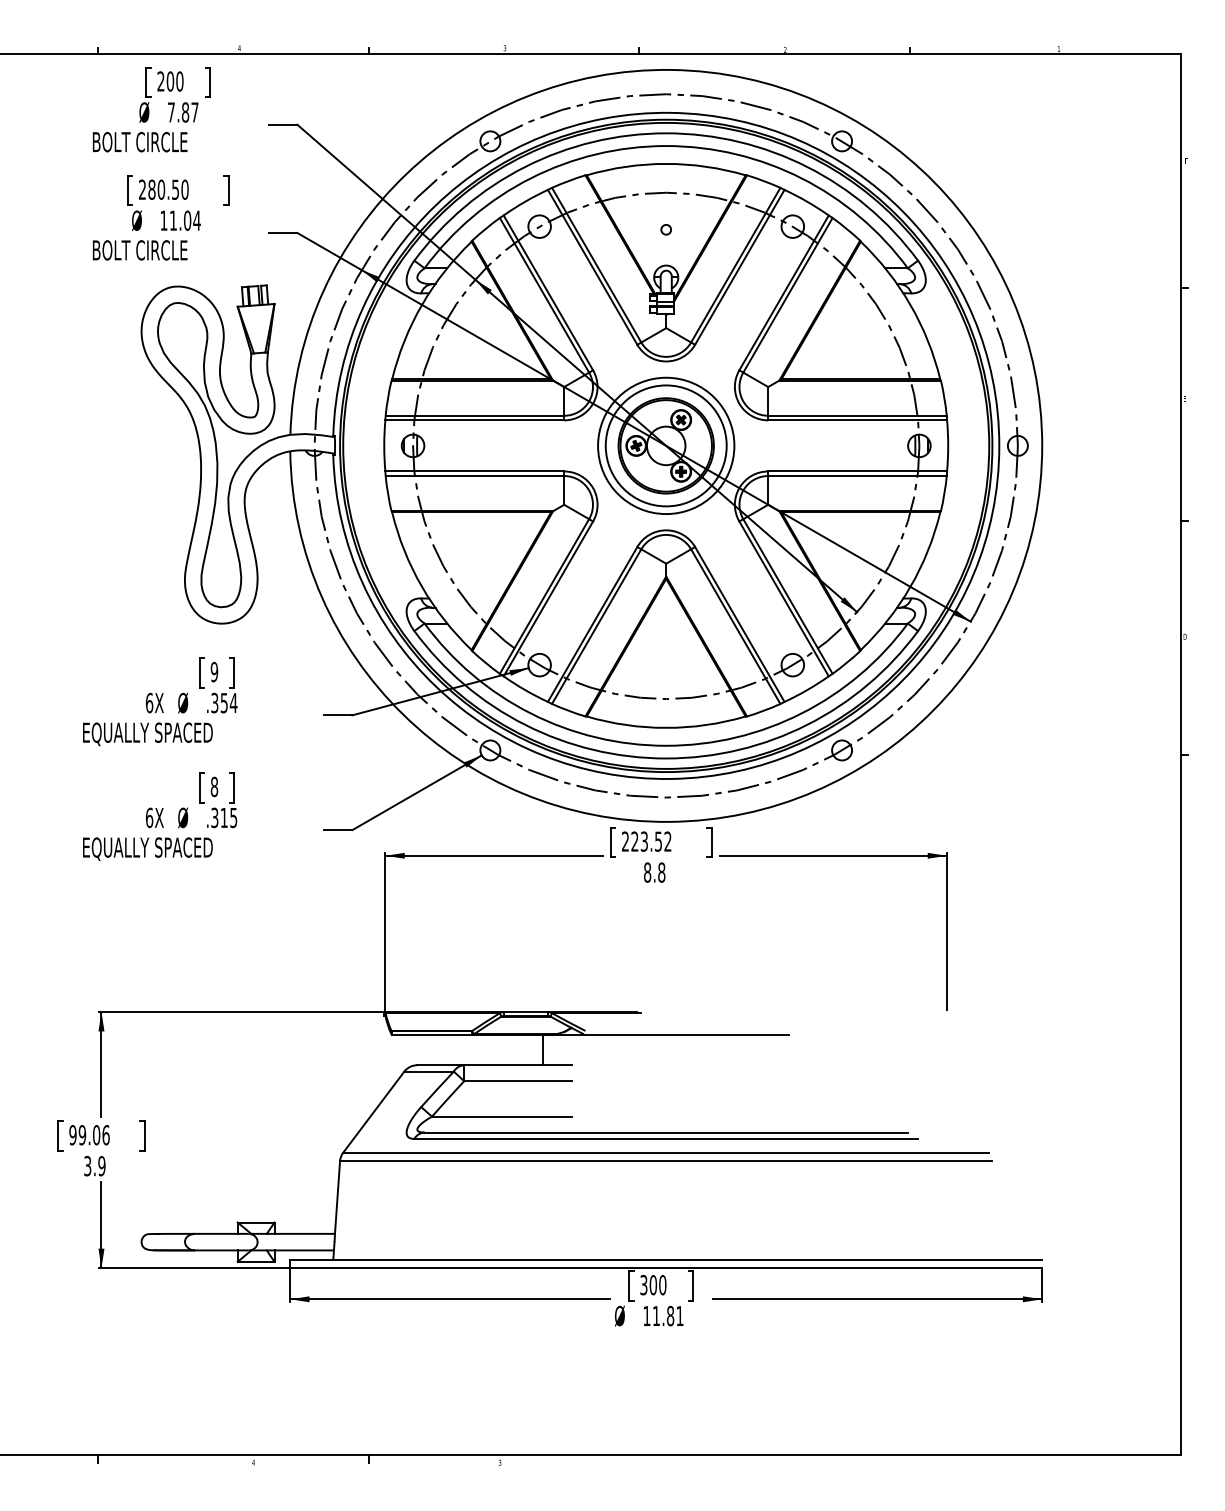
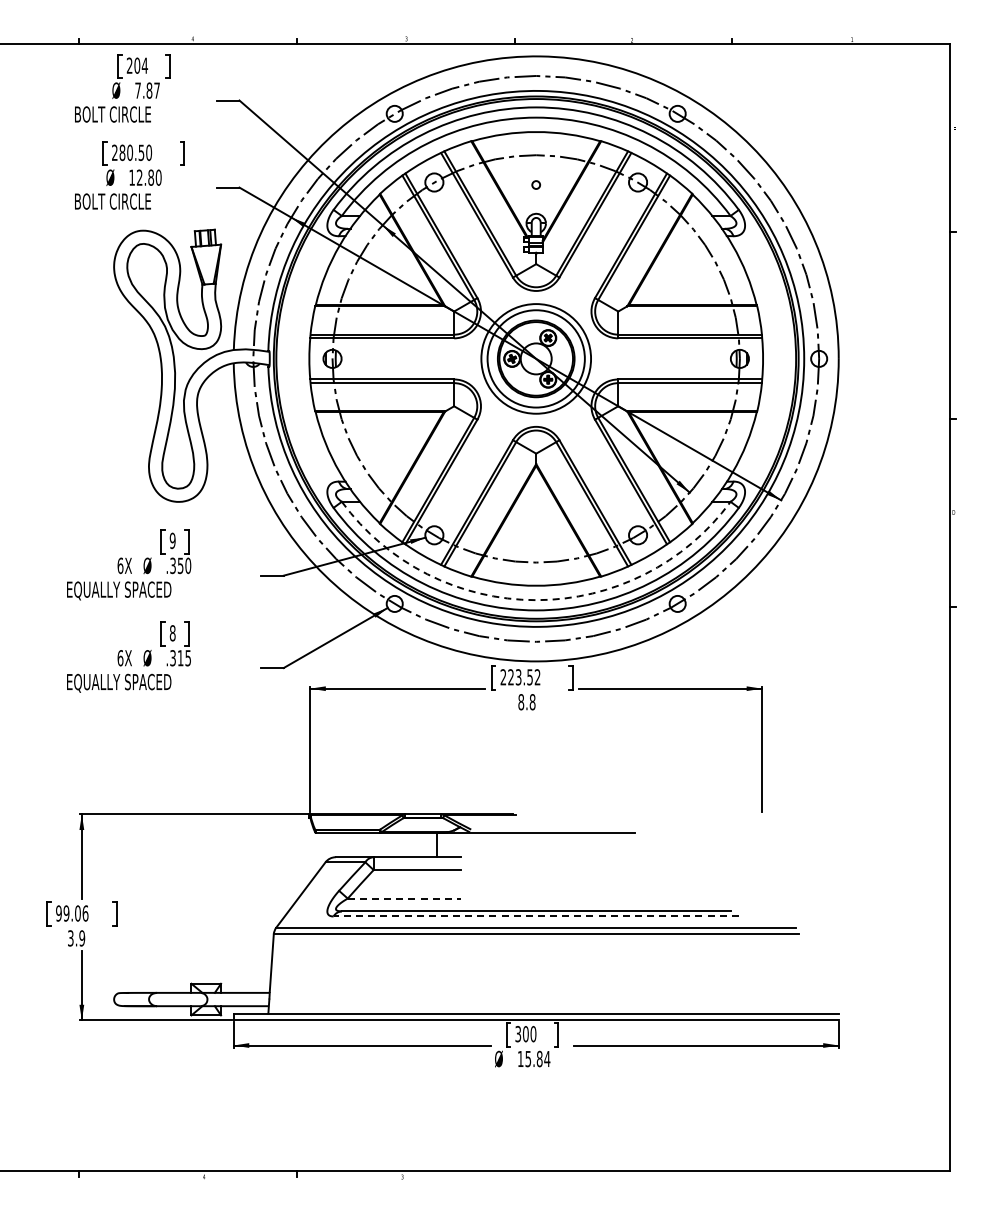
text: (179, 81) -> (144, 65), 200 -> 204
text: (184, 220) -> (148, 177), 11.04 -> 12.80
text: (234, 702) -> (188, 565), .354 -> .350
arc: (666, 746) -> (536, 600), solid -> dashed
line: (502, 1116) -> (404, 898), solid -> dashed
line: (666, 1138) -> (536, 916), solid -> dashed
text: (667, 1316) -> (537, 1059), 11.81 -> 15.84

